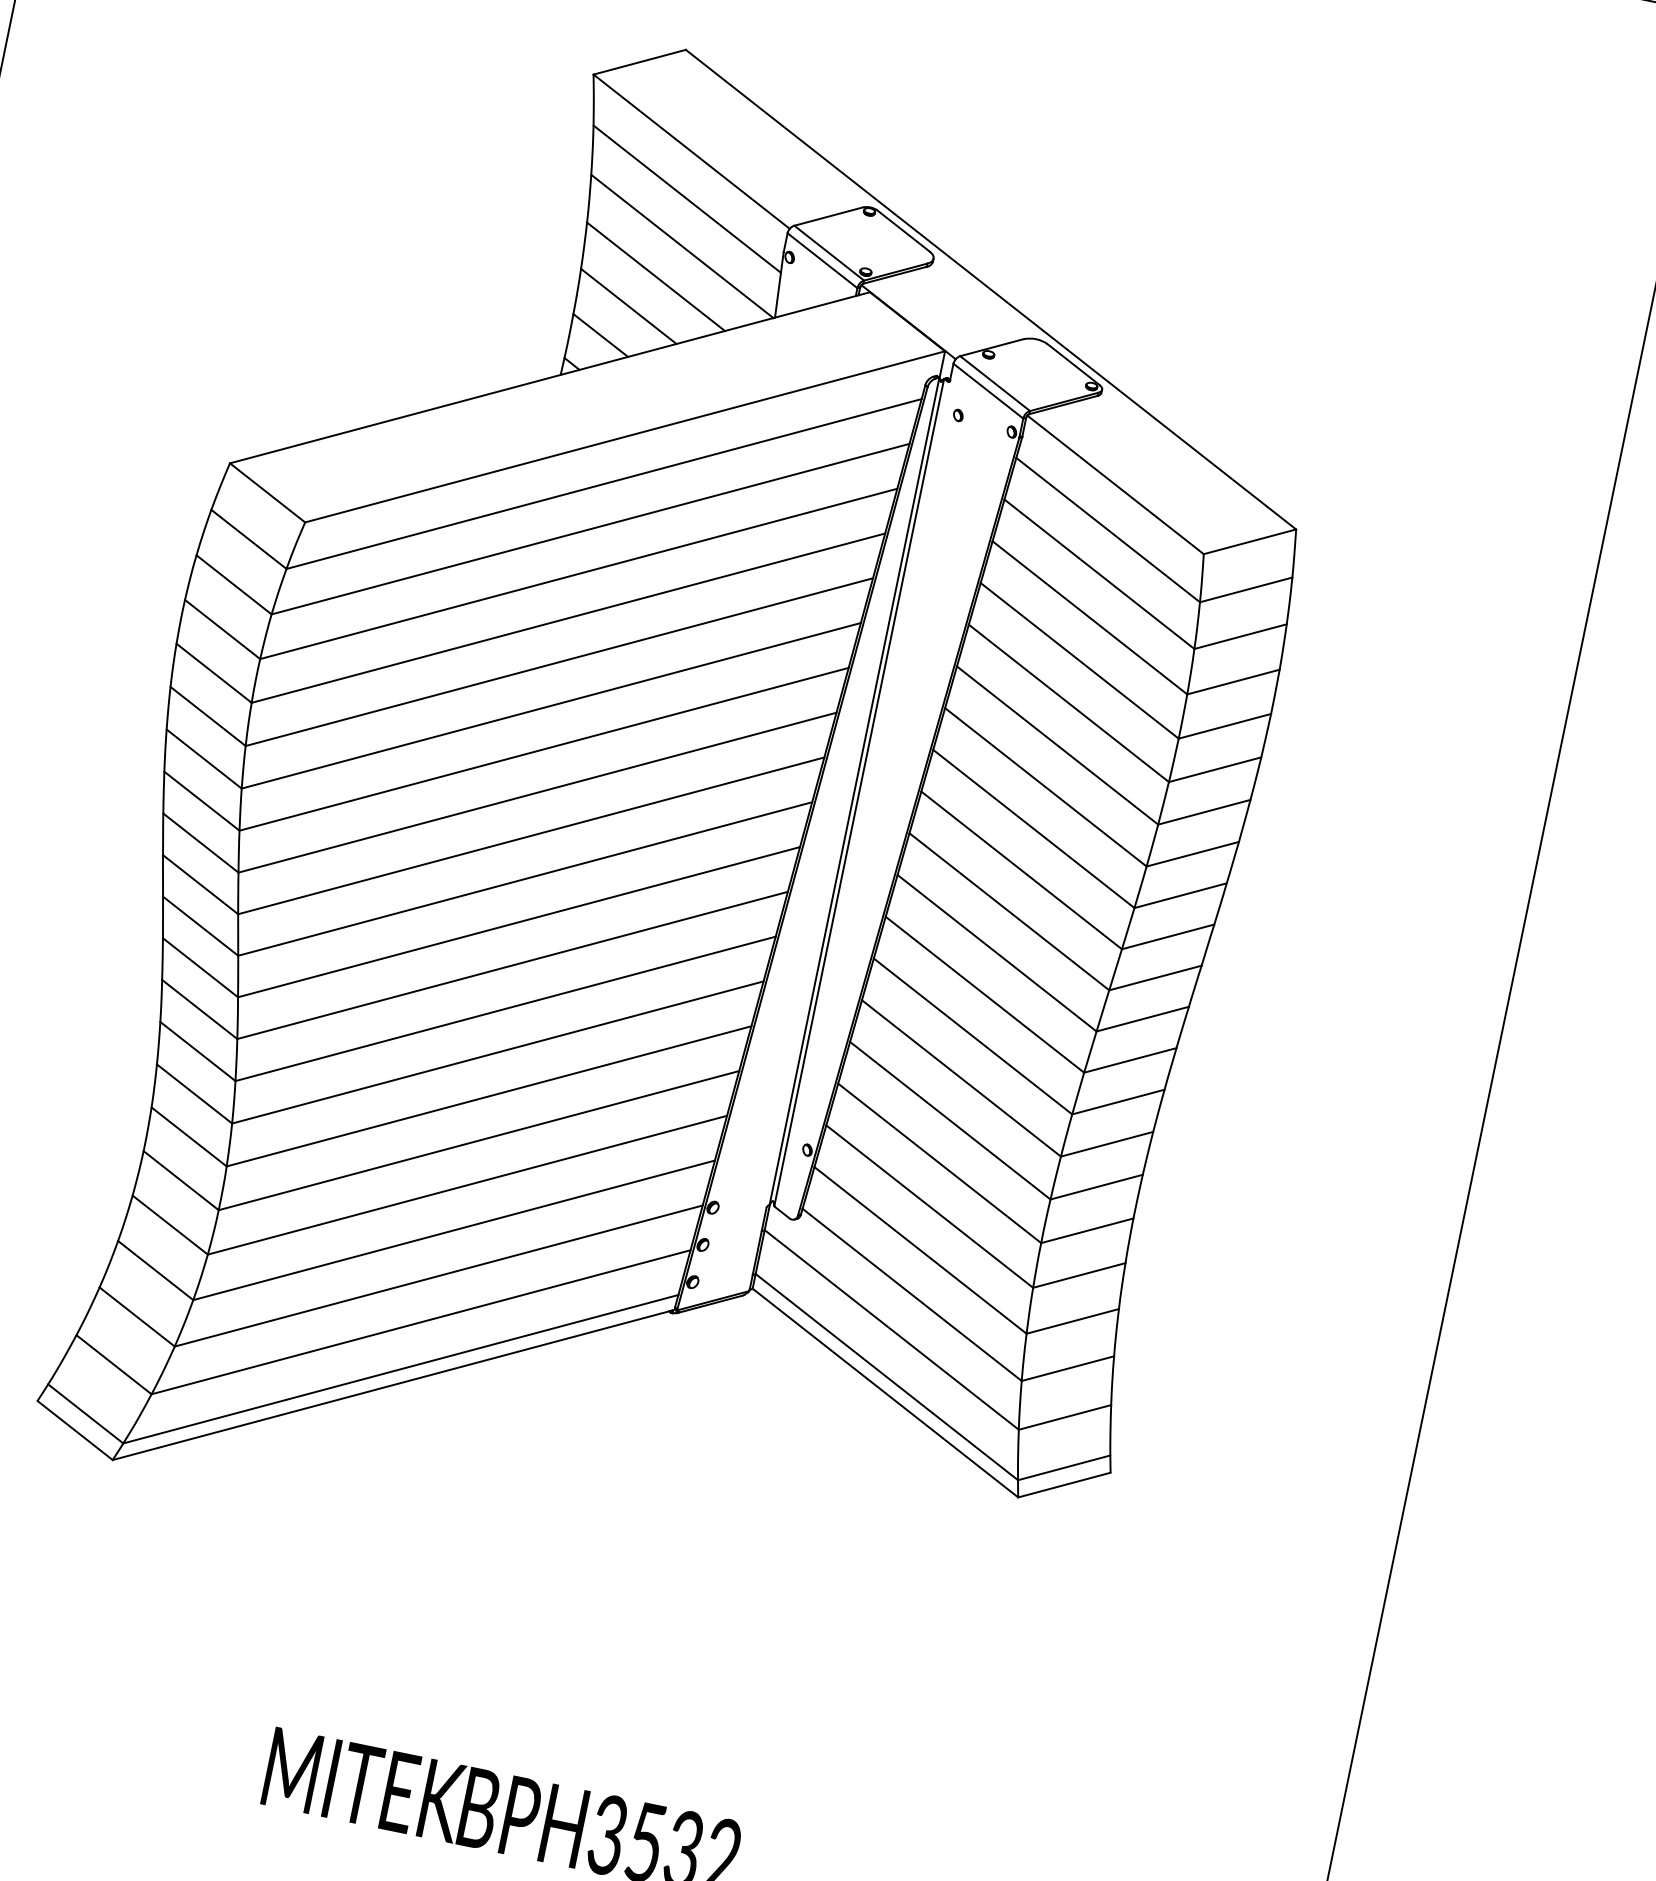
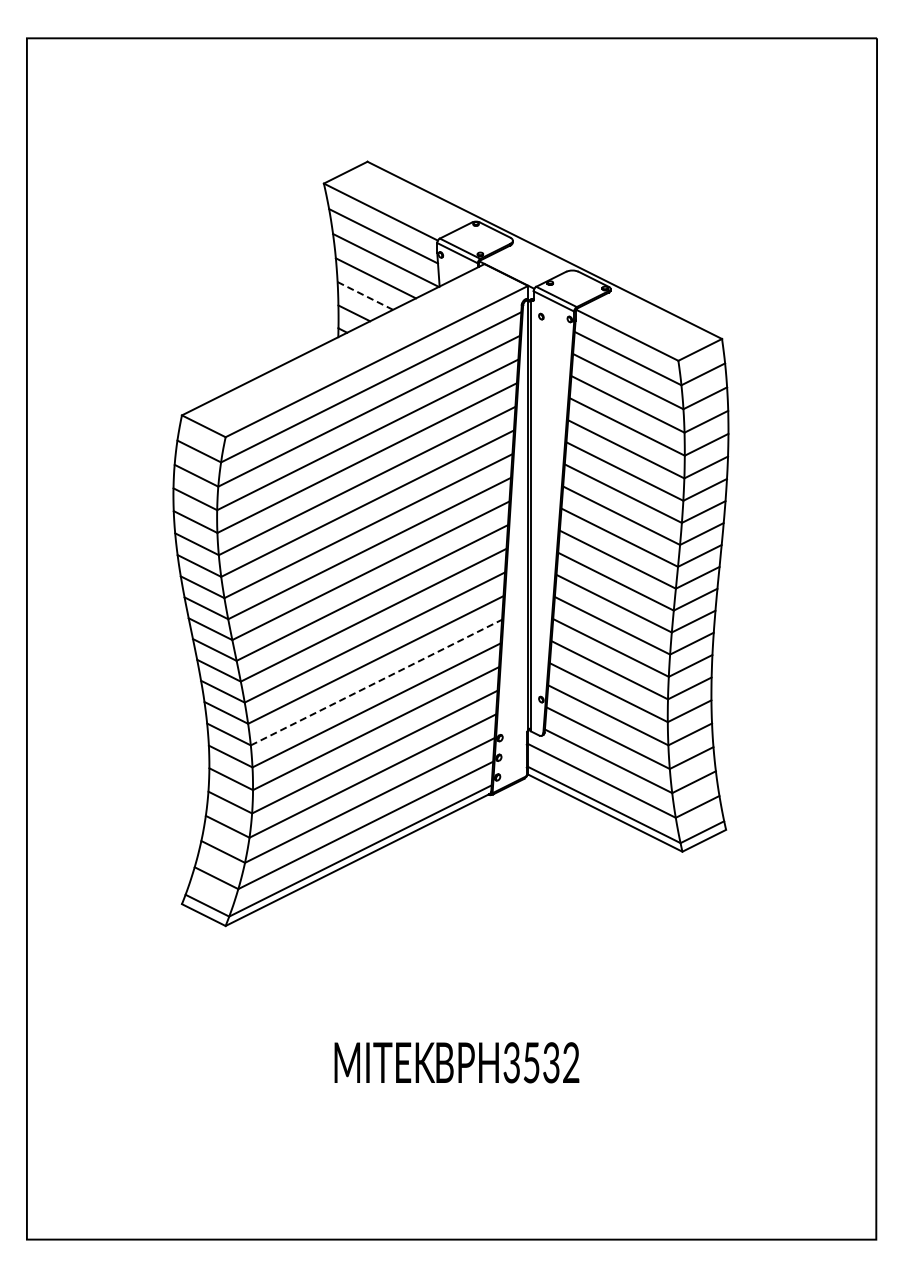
line: (629, 305) -> (365, 295), solid -> dashed
line: (497, 1052) -> (376, 682), solid -> dashed

